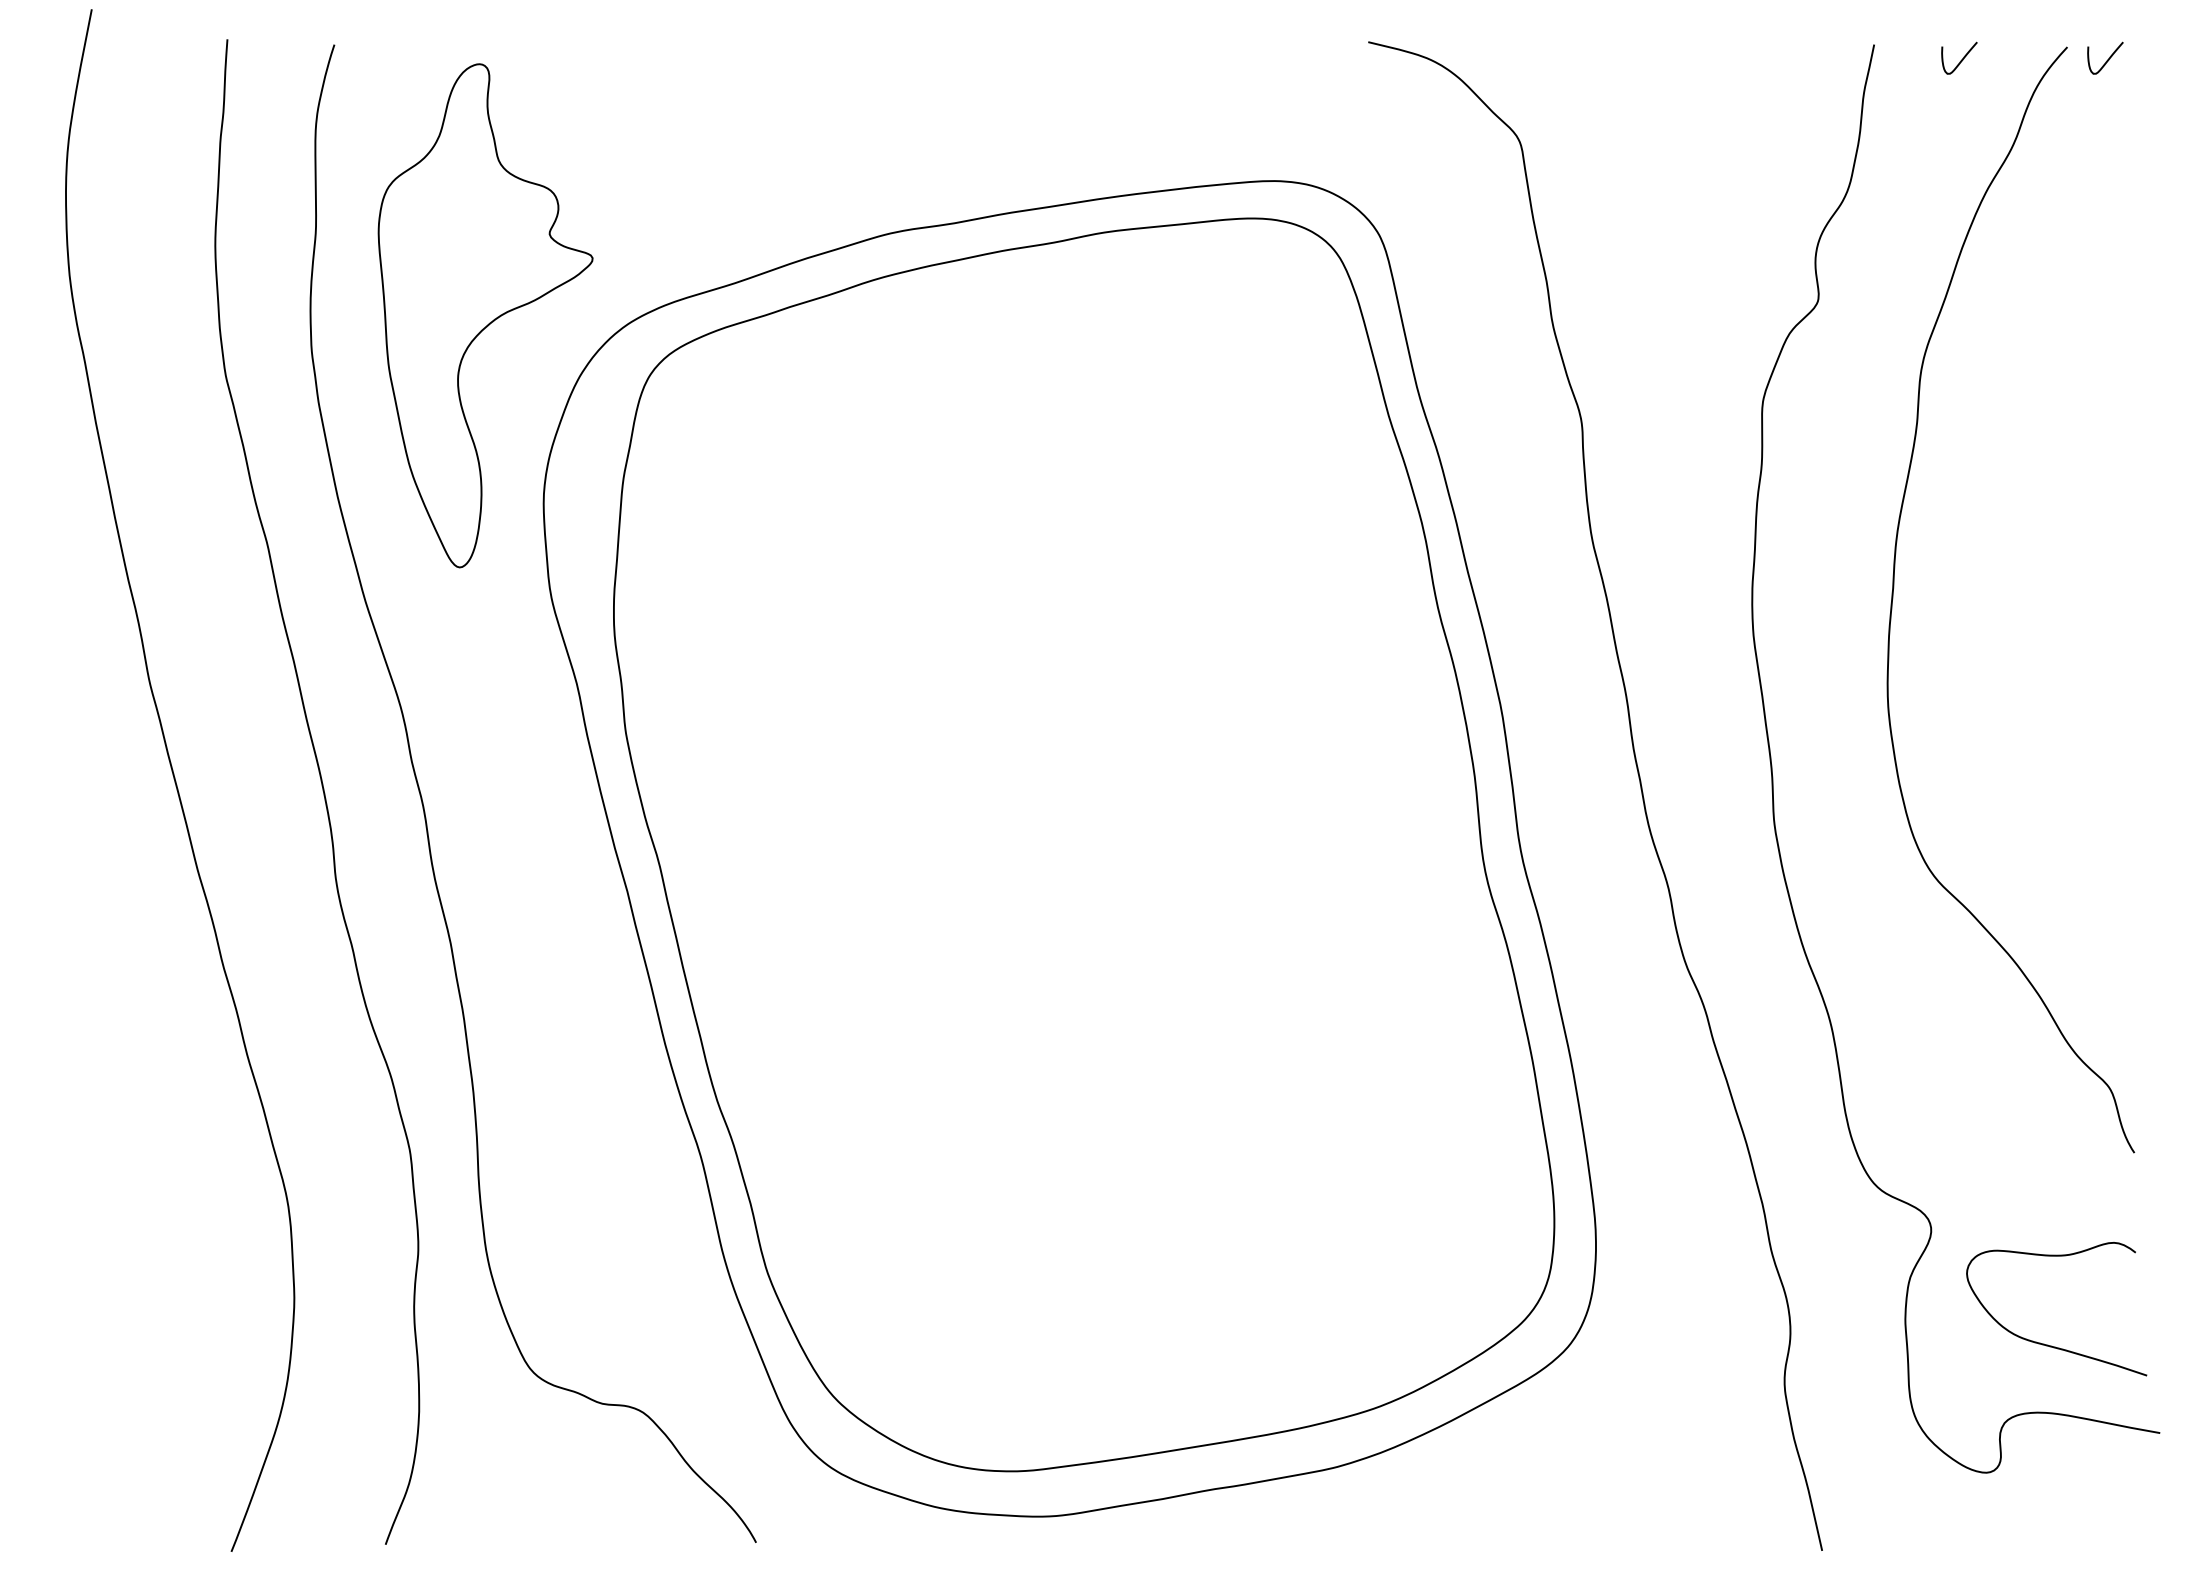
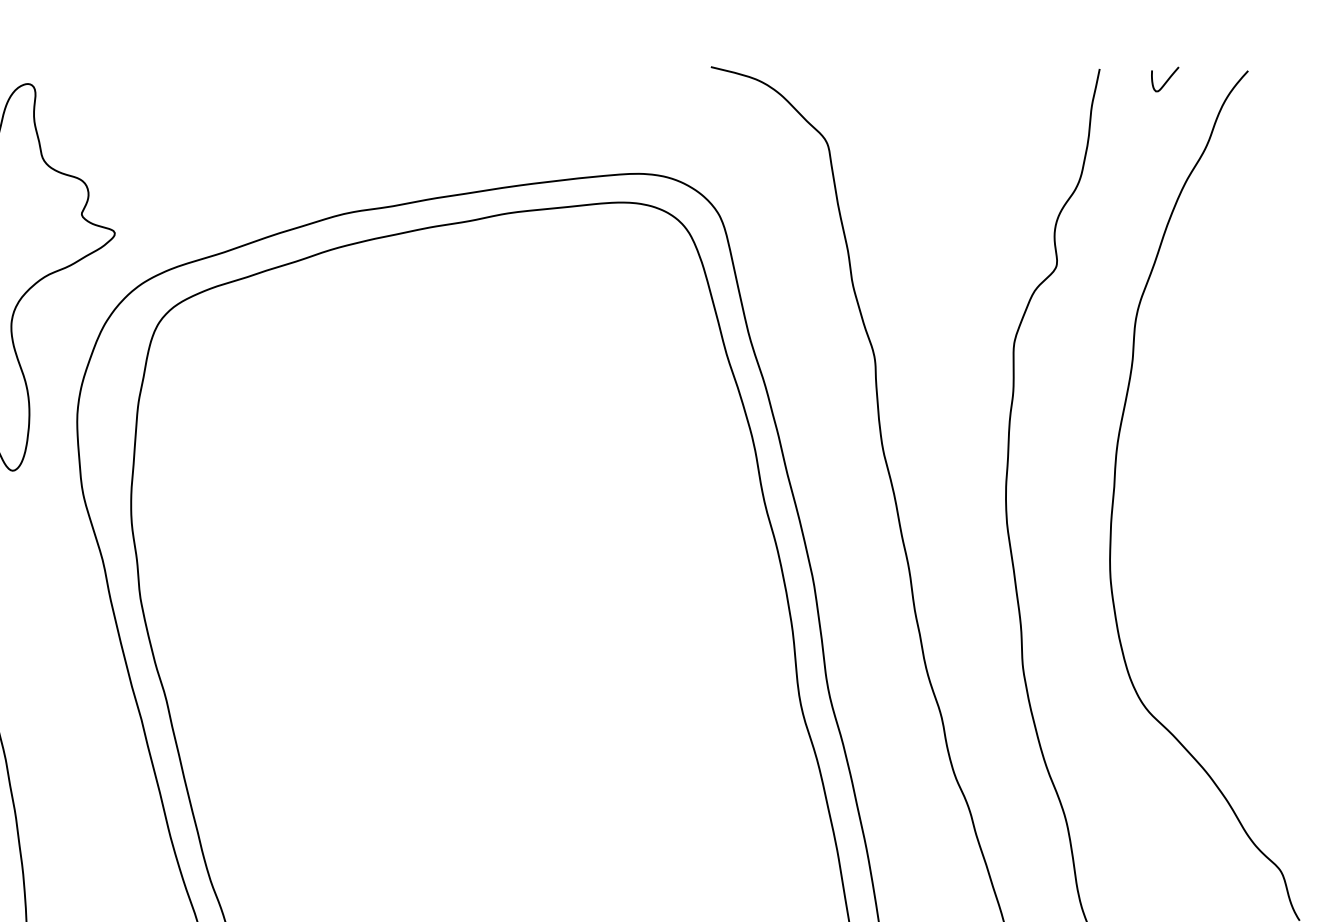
curve: (2107, 59) -> (1279, 80), removed

